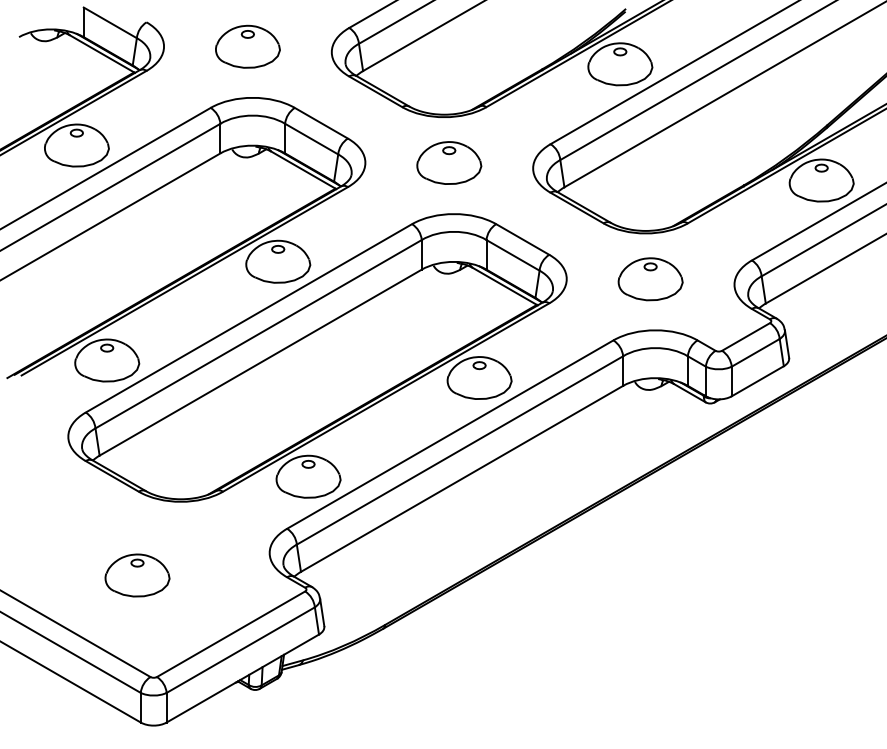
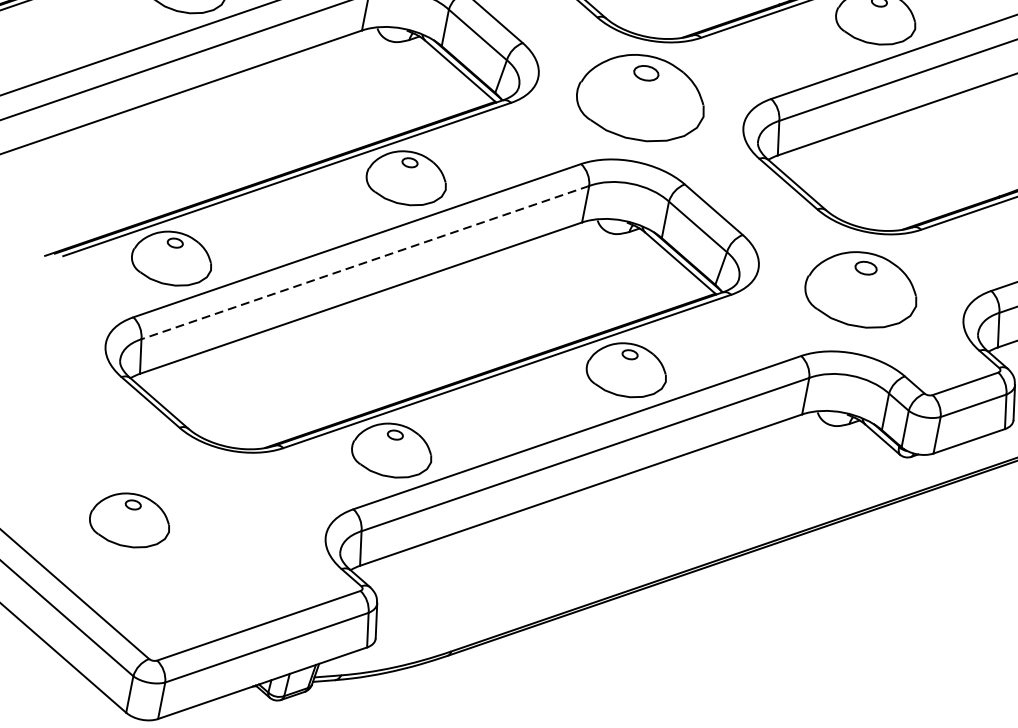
part: (449, 162) -> (642, 97), size x1.6
part: (650, 279) -> (861, 289), size x1.4
line: (258, 334) -> (365, 262), solid -> dashed
part: (137, 575) -> (130, 520), moved

